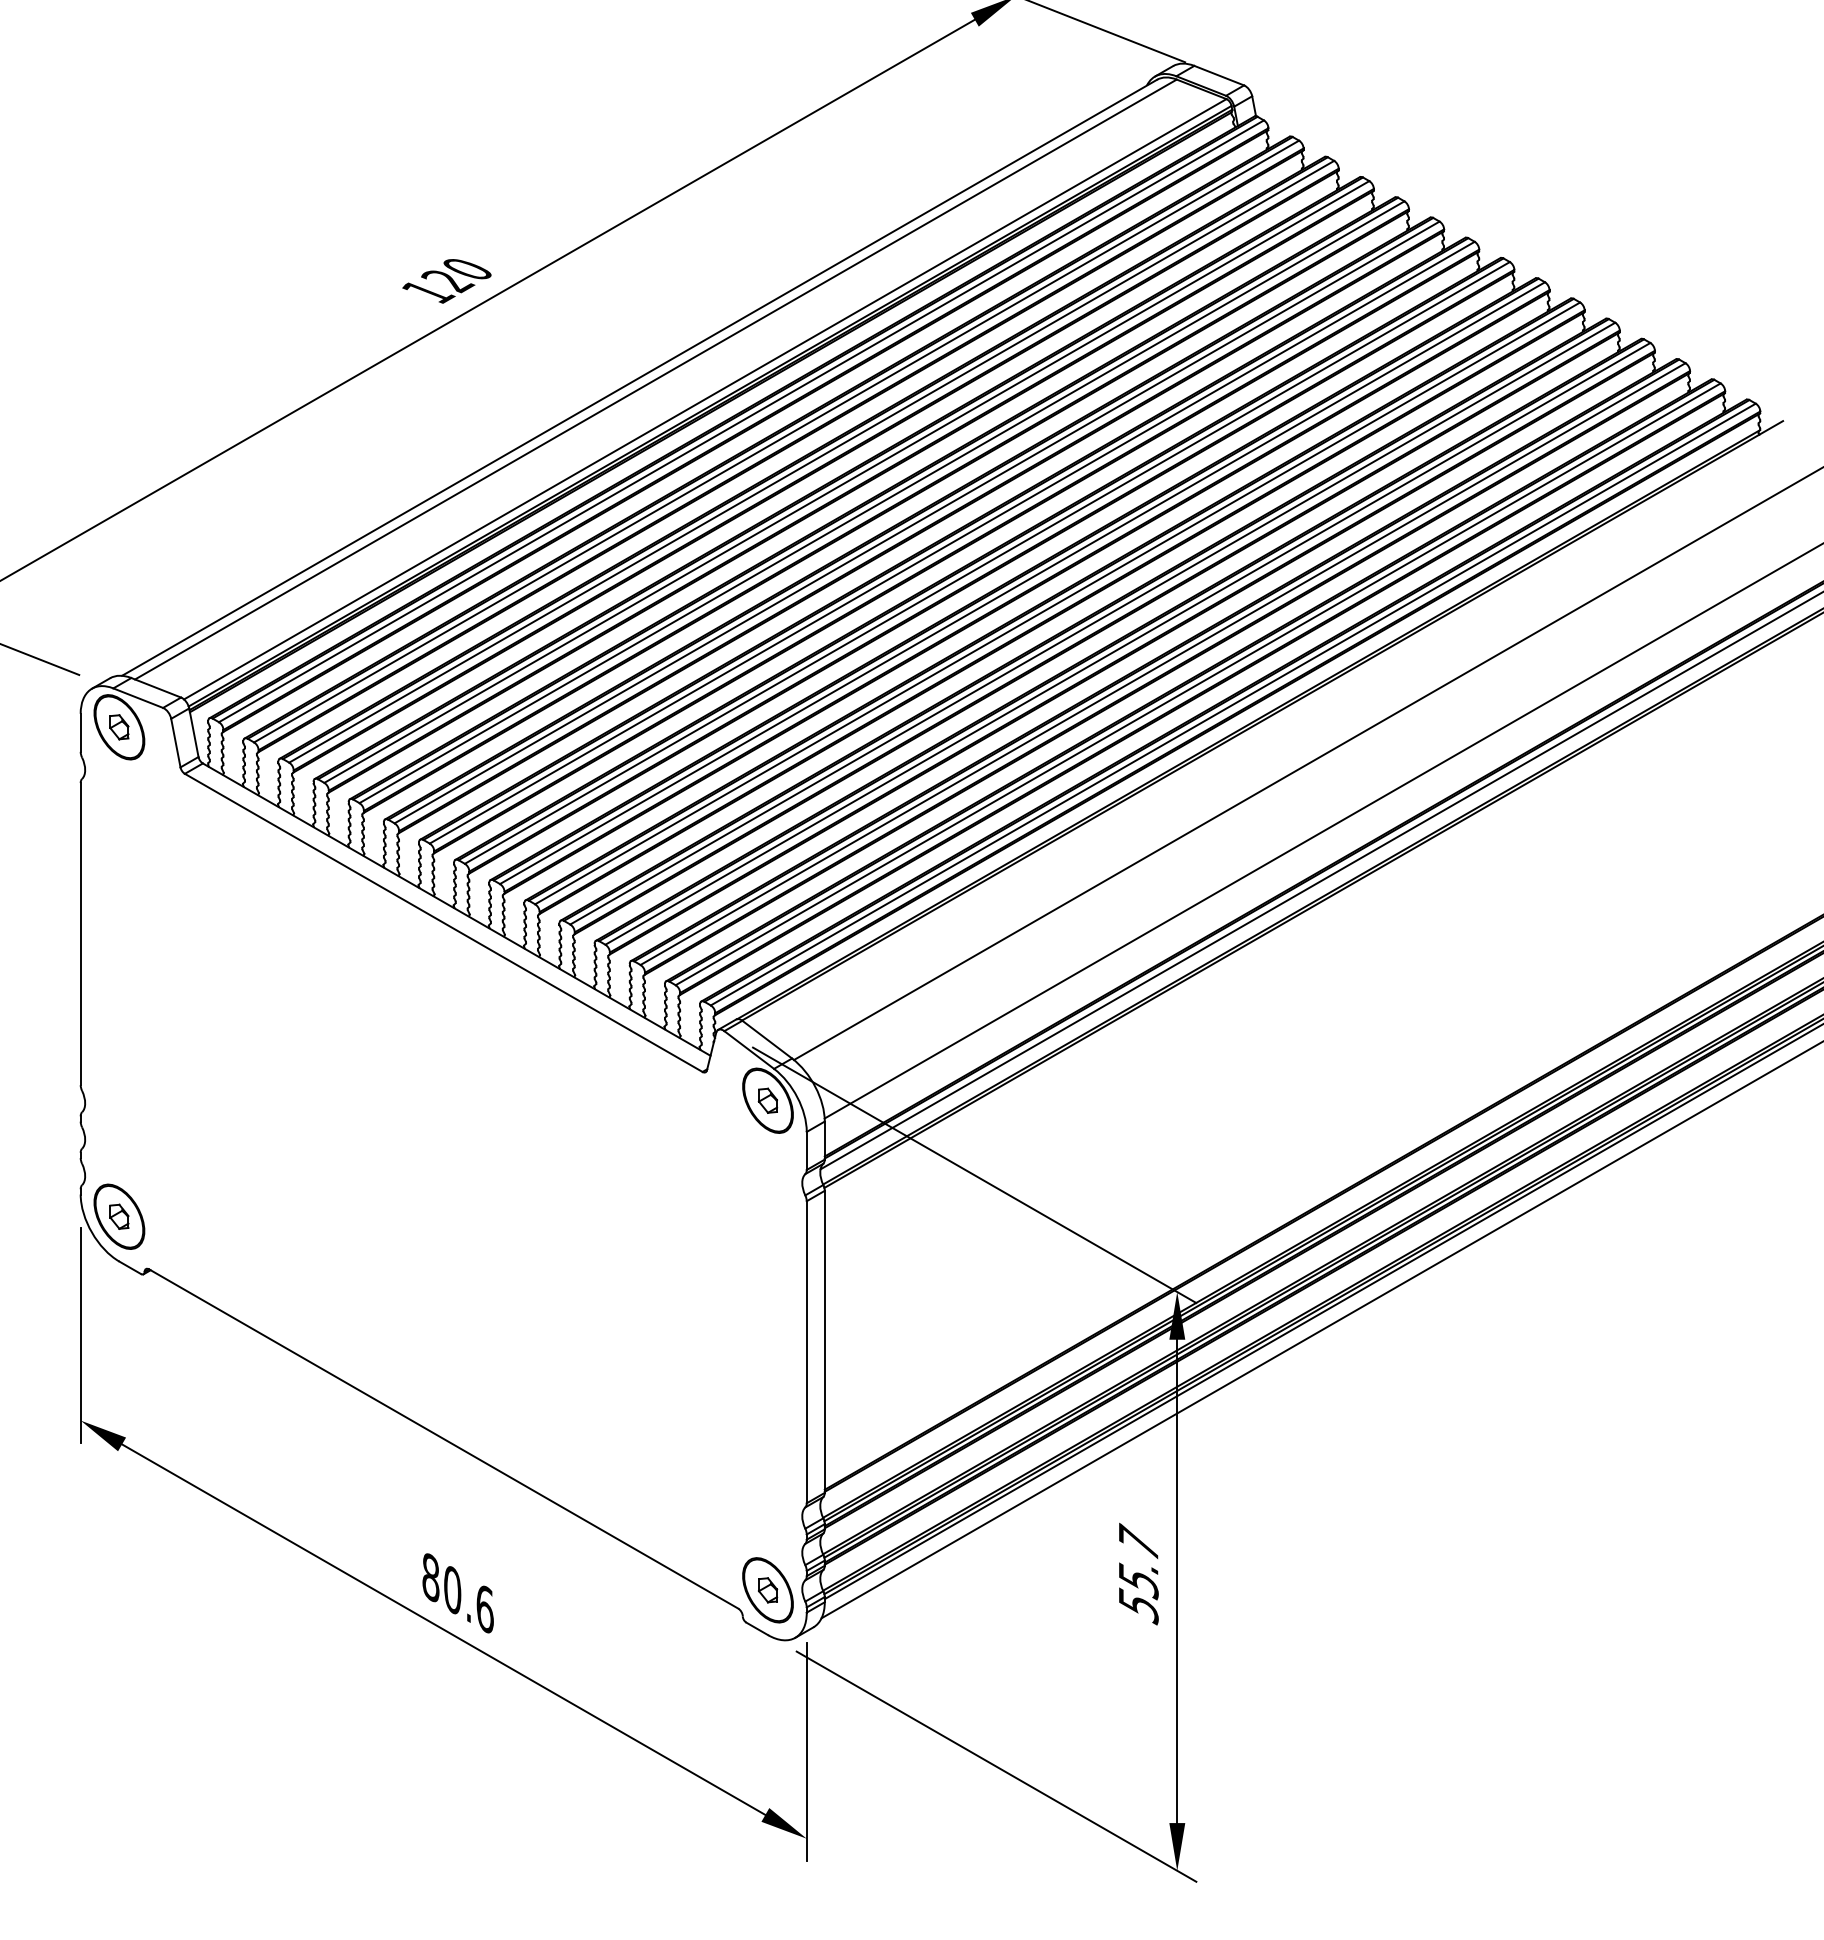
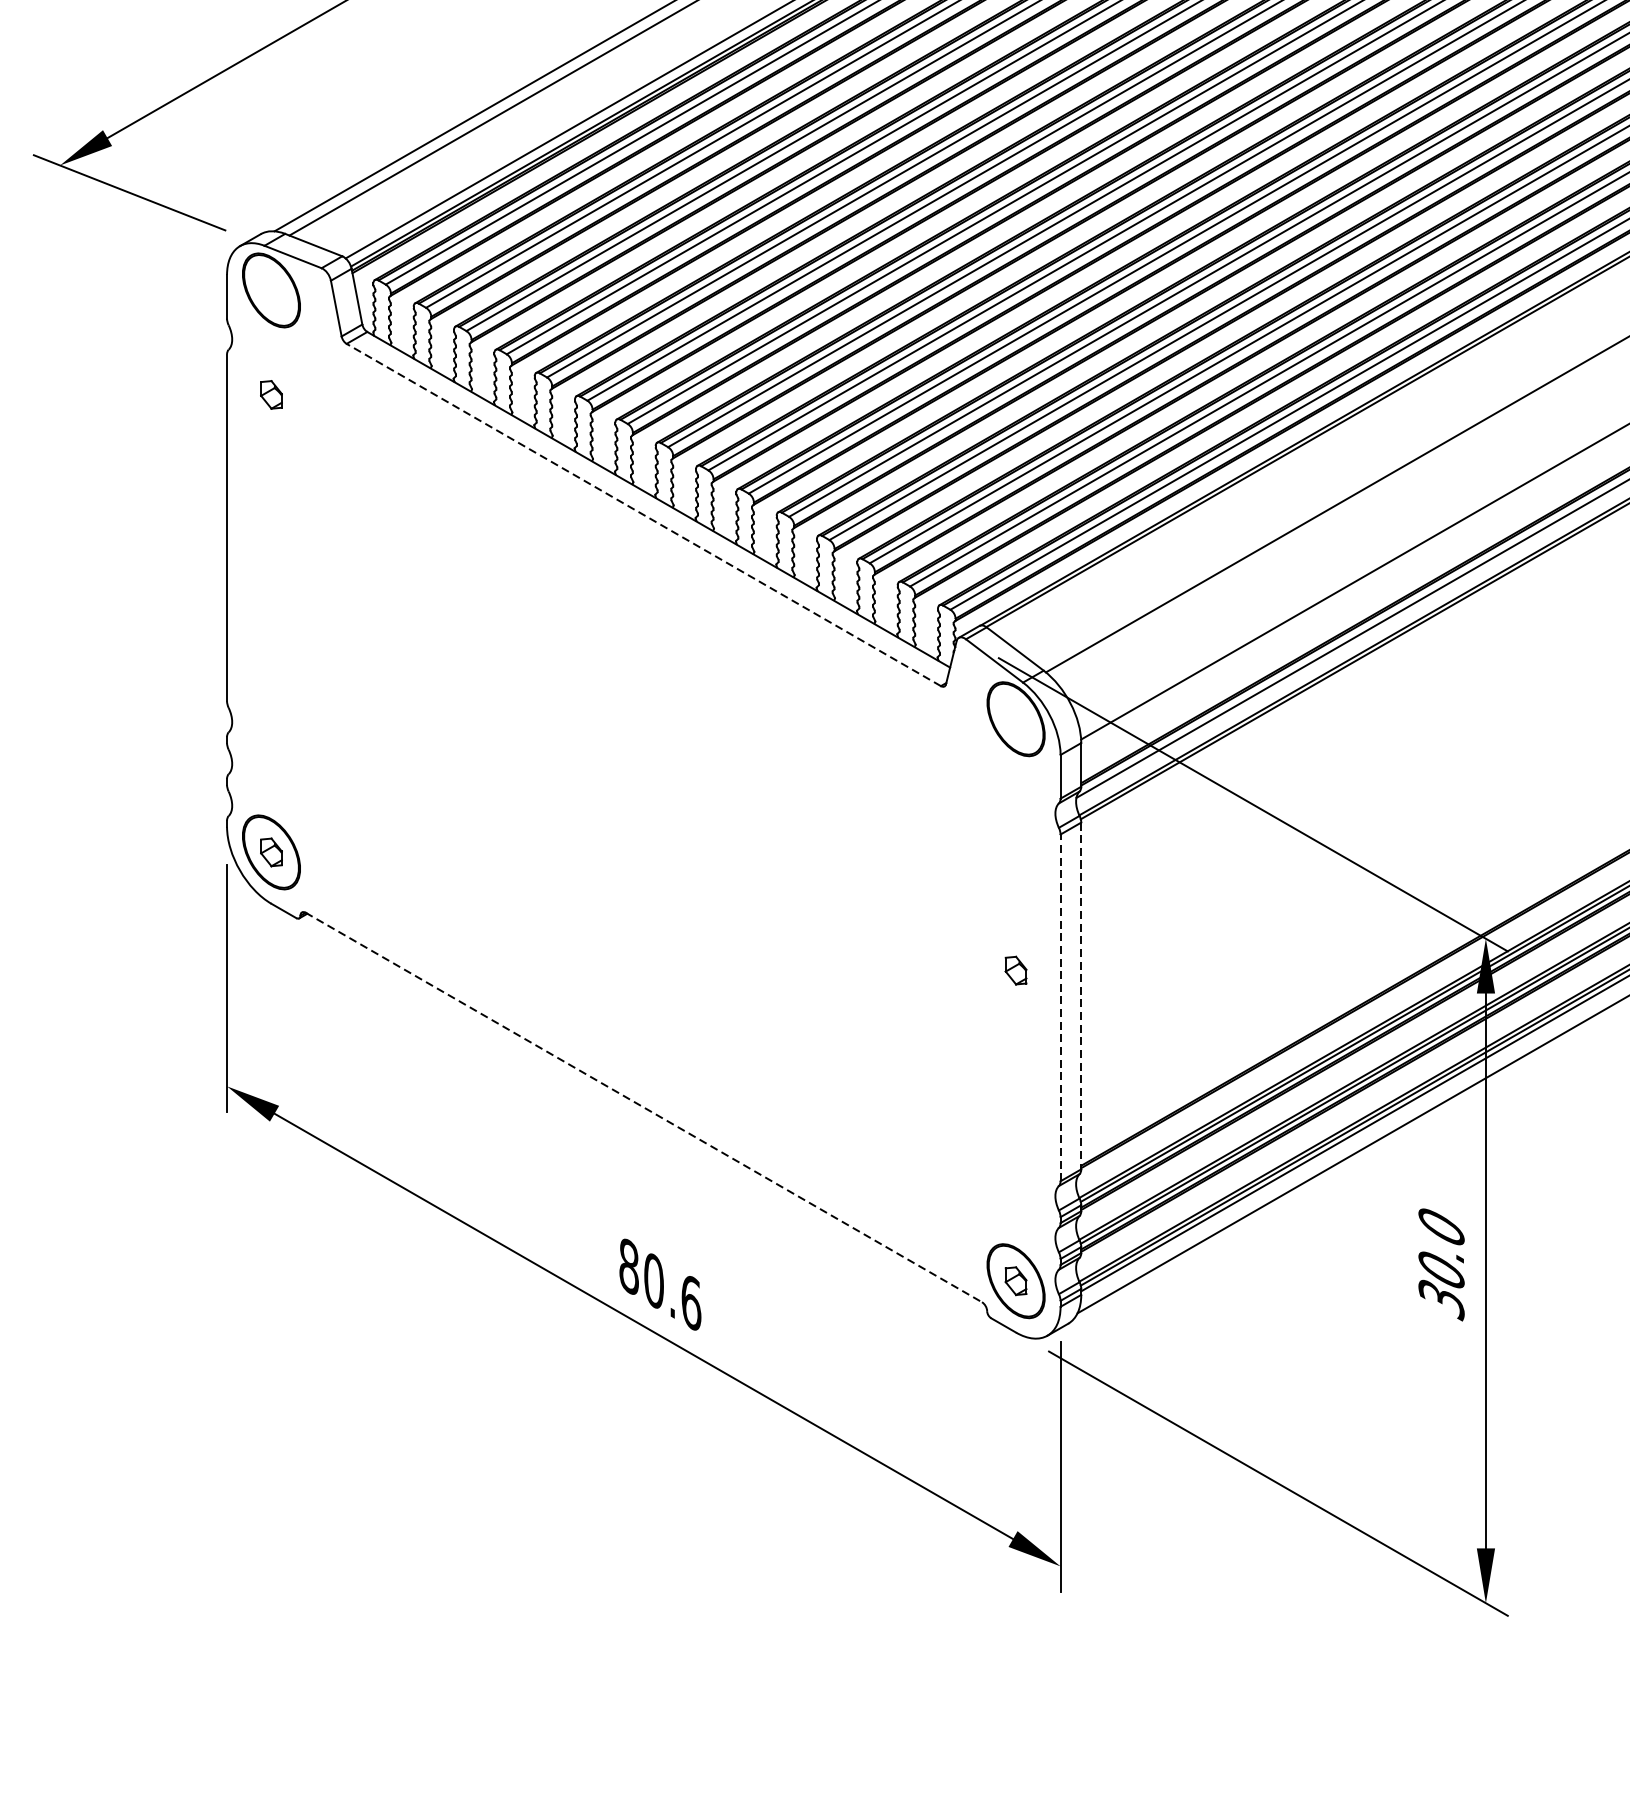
part: (119, 727) -> (271, 395), moved
line: (443, 922) -> (643, 514), solid -> dashed
part: (767, 1100) -> (1015, 970), moved
line: (824, 1342) -> (1080, 996), solid -> dashed
line: (806, 1351) -> (1060, 1007), solid -> dashed
line: (443, 1438) -> (643, 1106), solid -> dashed
text: (1138, 1573) -> (1441, 1261), 55.7 -> 30.0

